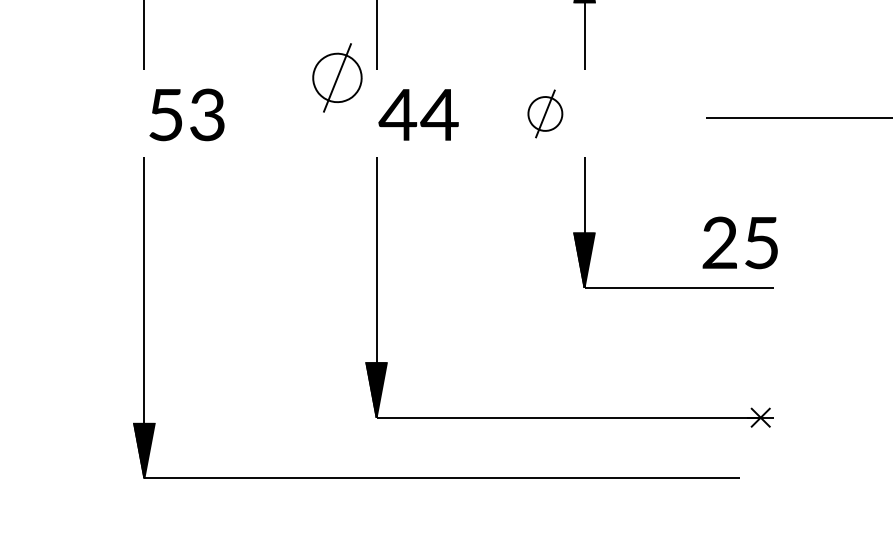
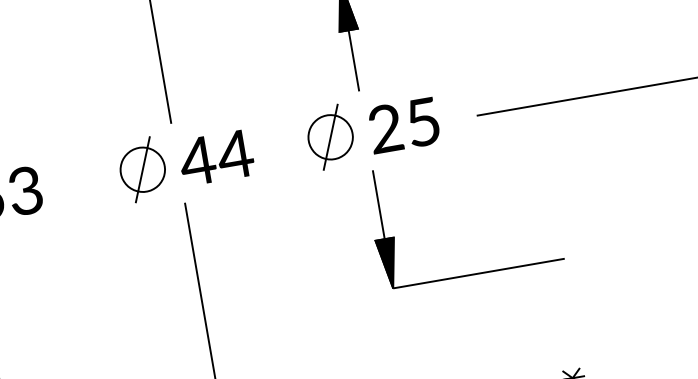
part: (337, 77) -> (142, 169), moved
part: (545, 113) -> (330, 136), size x1.43
text: (739, 242) -> (403, 125), moved

